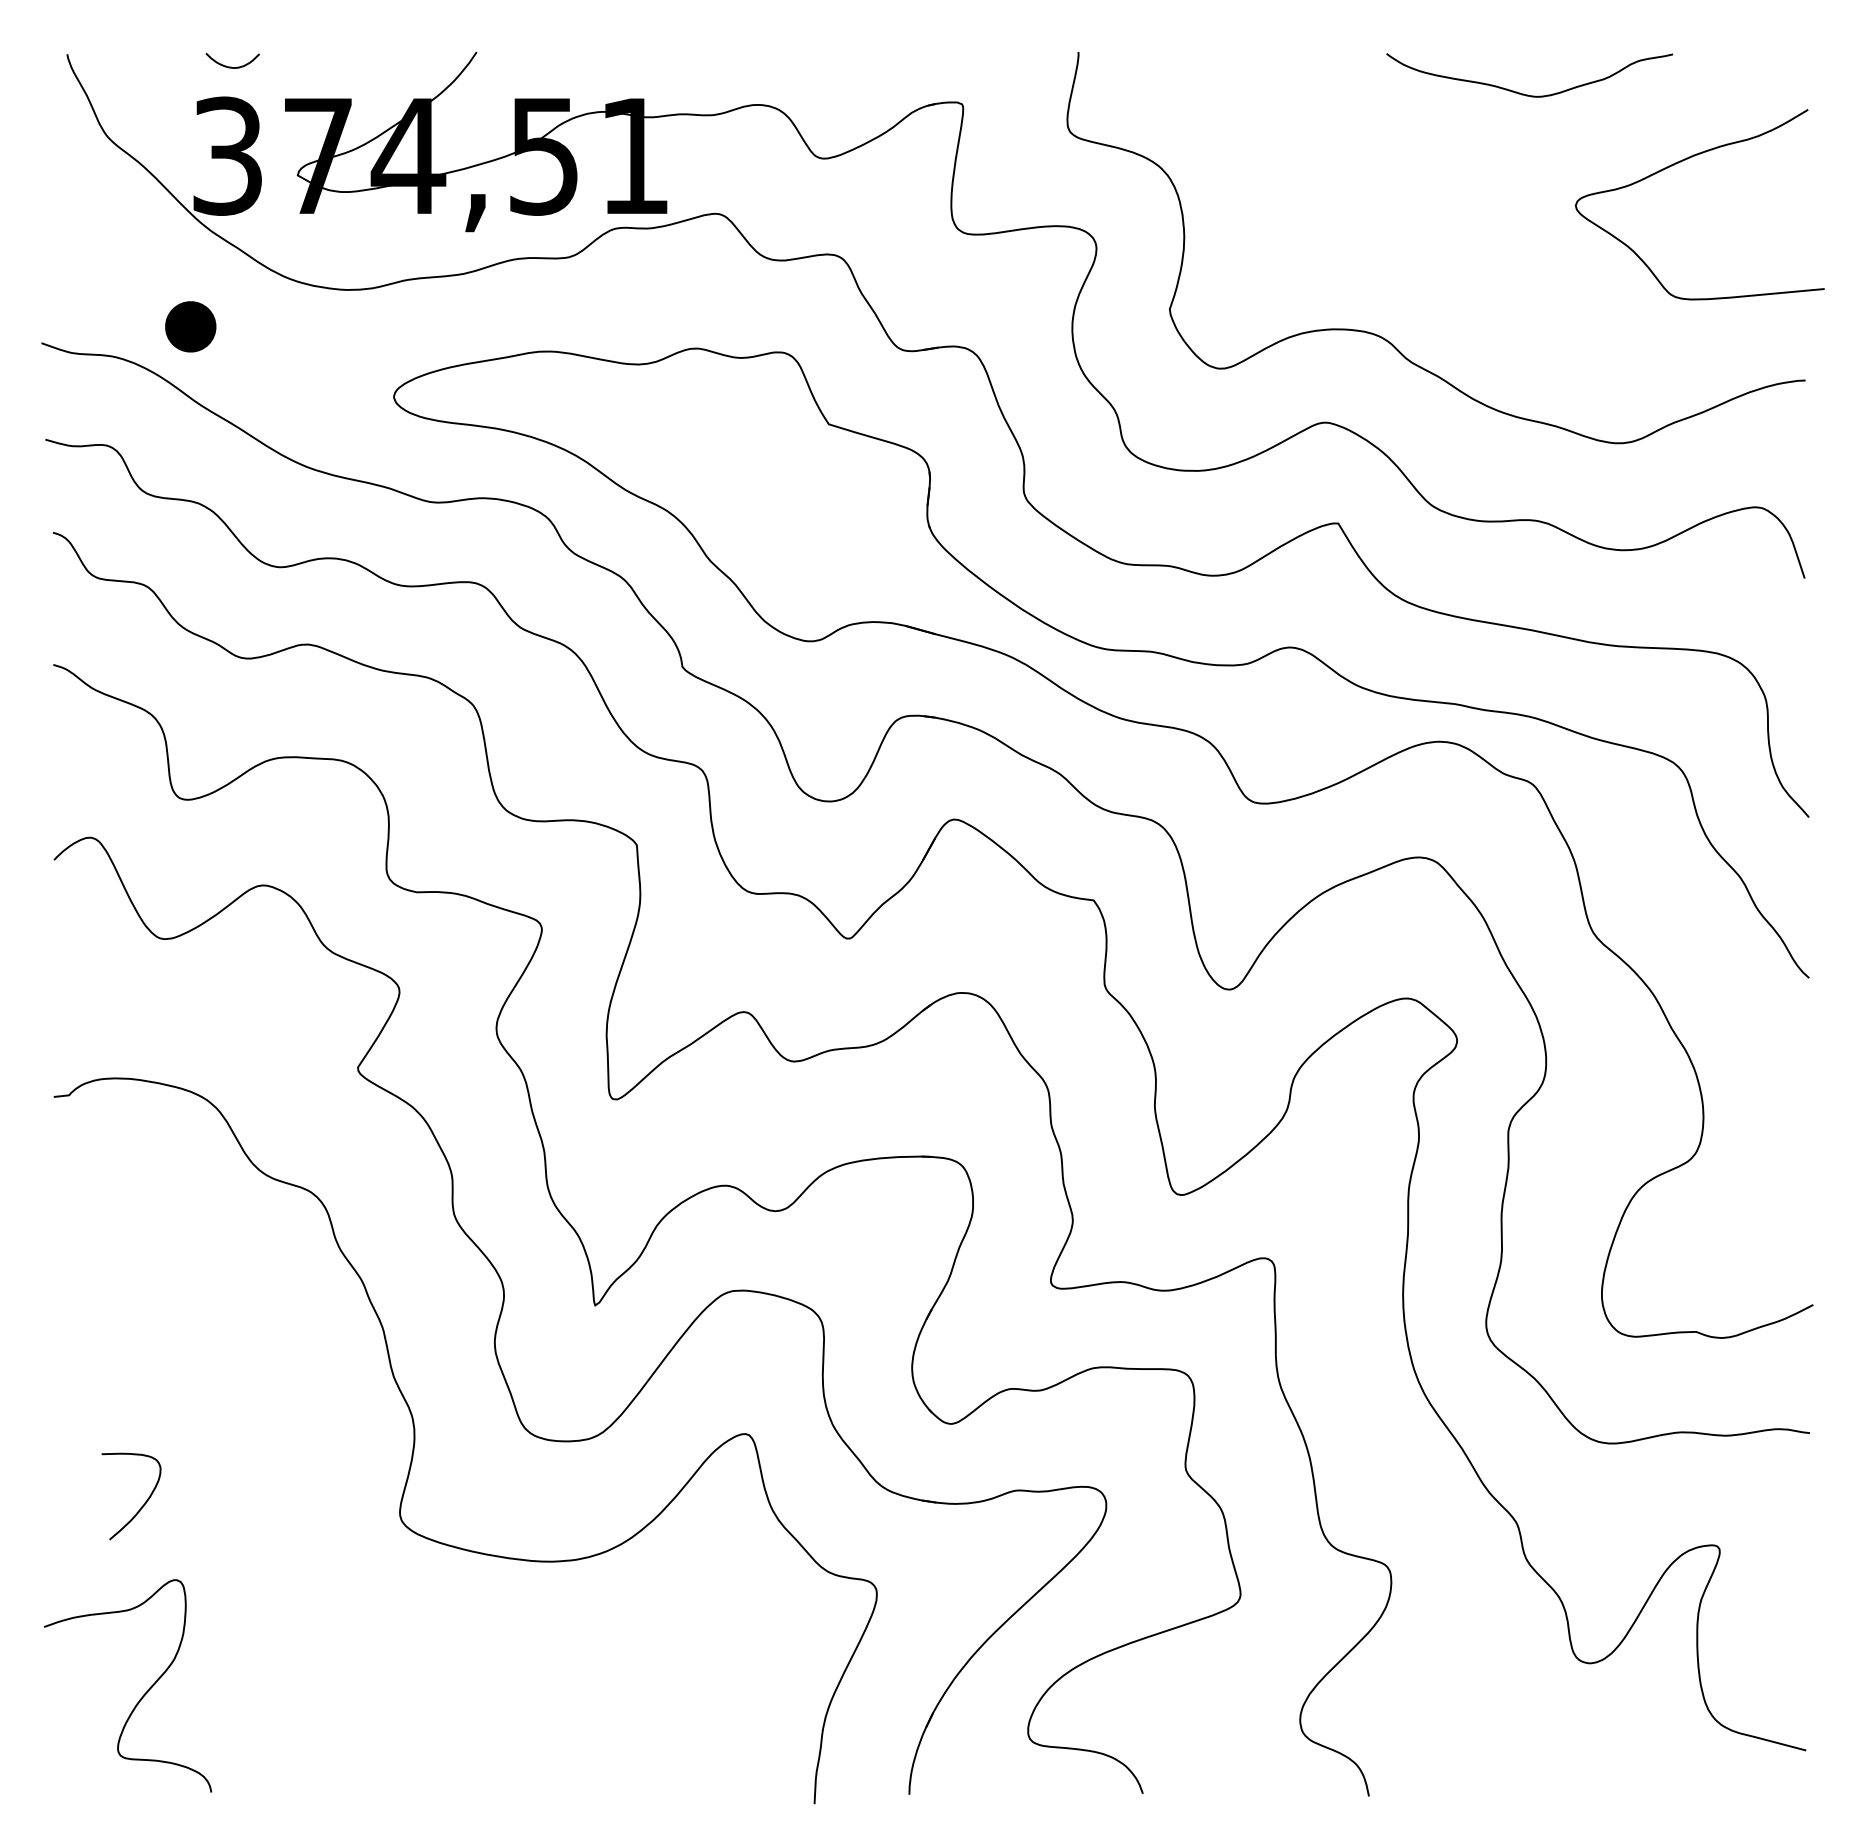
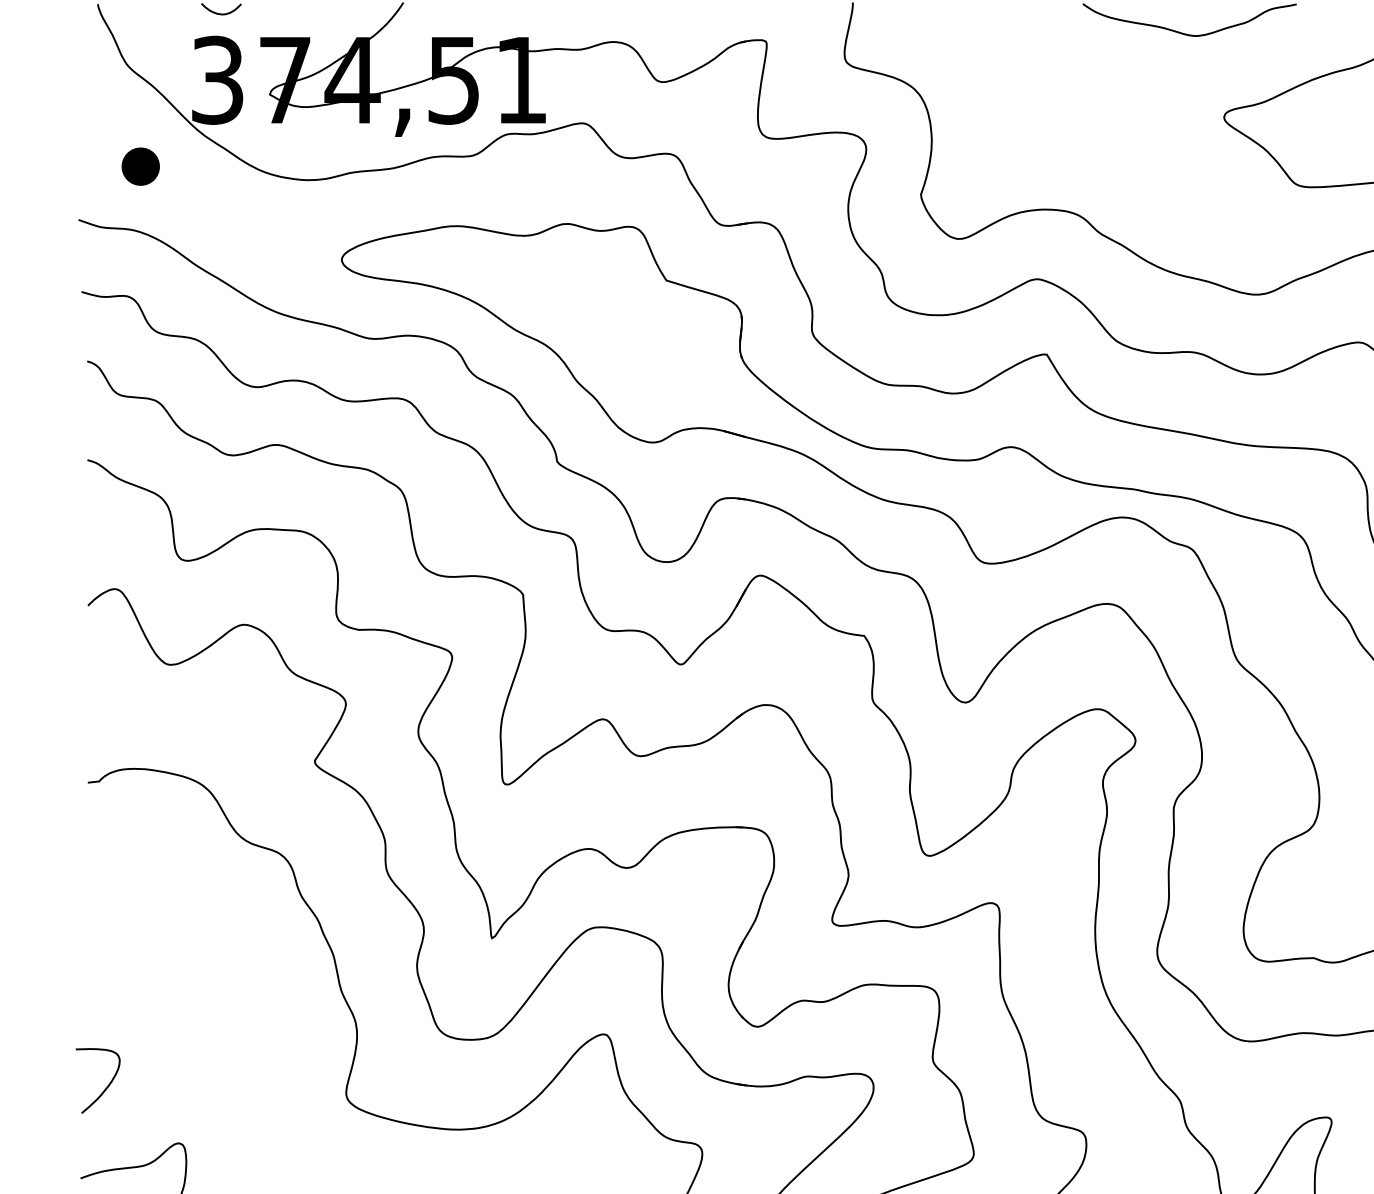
part: (190, 326) -> (140, 166), moved
curve: (141, 1506) -> (105, 1088), moved

